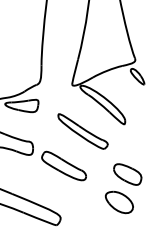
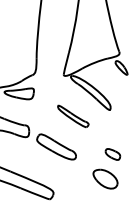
part: (82, 131) -> (72, 116), size x0.7
part: (127, 174) -> (112, 154), size x0.6

